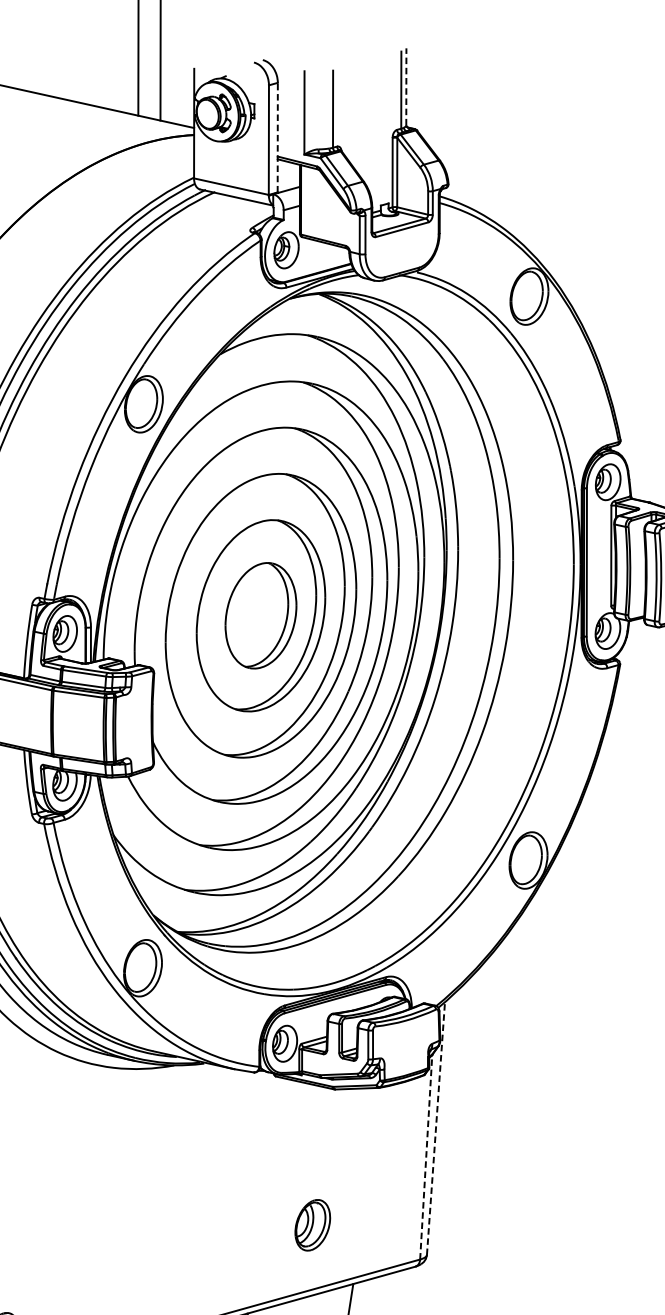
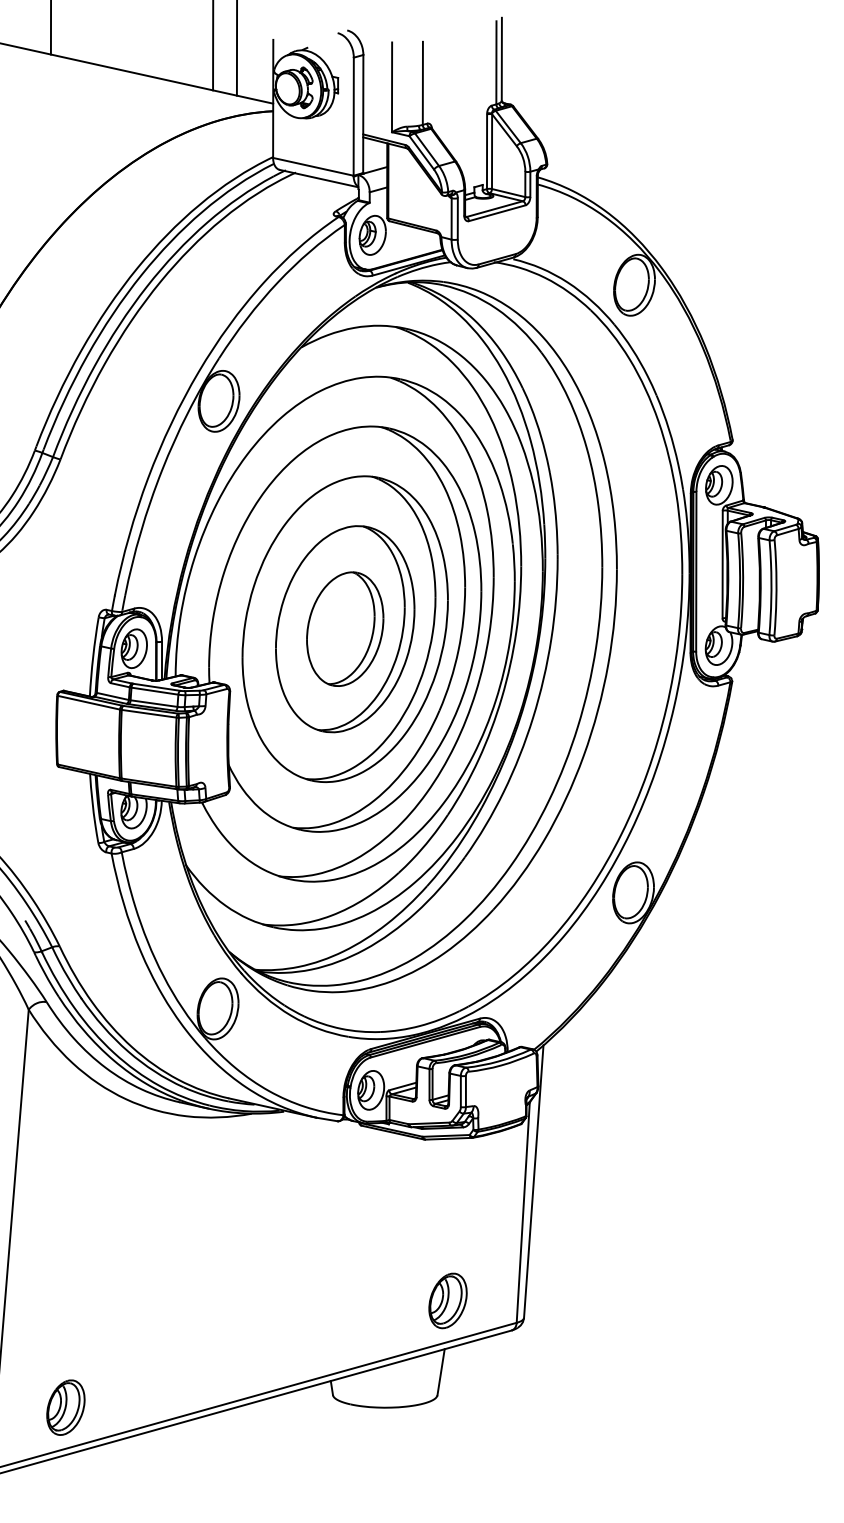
line: (406, 86) -> (501, 58), dashed -> solid
line: (277, 137) -> (363, 113), dashed -> solid
line: (435, 1128) -> (533, 1181), dashed -> solid
line: (426, 1157) -> (523, 1212), dashed -> solid
part: (312, 1224) -> (447, 1300), moved

